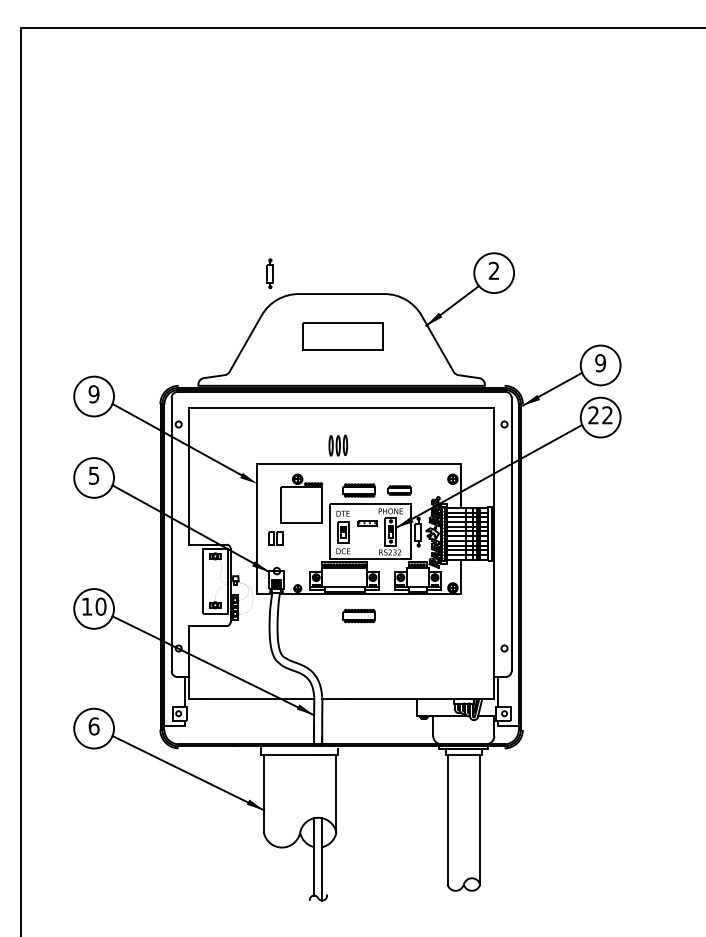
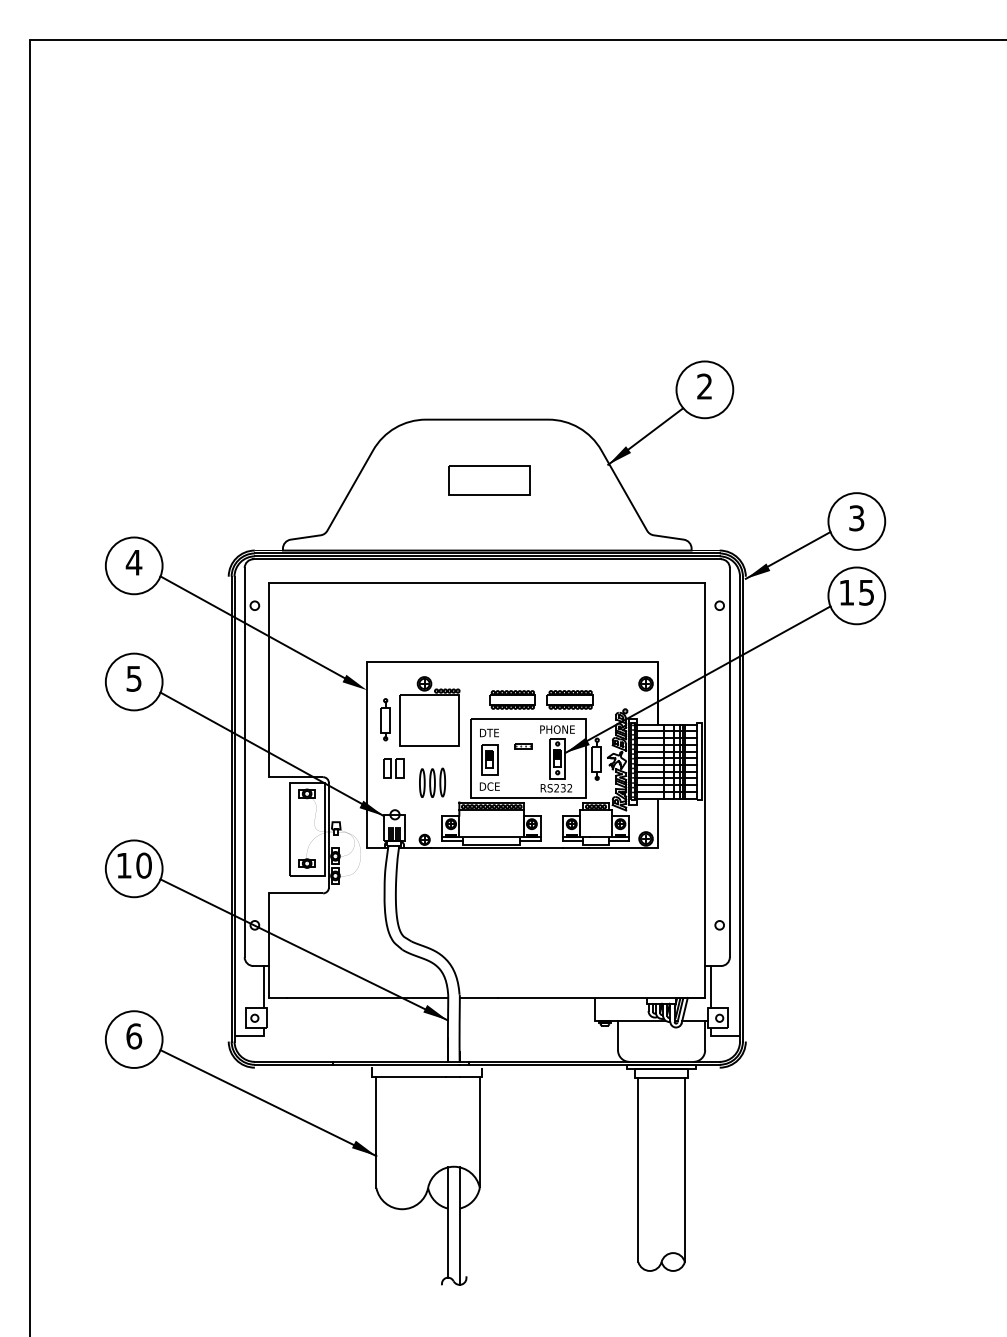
part: (270, 273) -> (385, 719), moved
part: (343, 336) -> (489, 480), size x0.71
text: (600, 363) -> (856, 518), 9 -> 3
text: (93, 394) -> (133, 562), 9 -> 4
text: (600, 415) -> (856, 592), 22 -> 15
part: (338, 445) -> (432, 782), moved
part: (399, 490) -> (569, 699), size x1.43
part: (367, 523) -> (523, 746), size x0.62
part: (359, 615) -> (512, 878), removed

